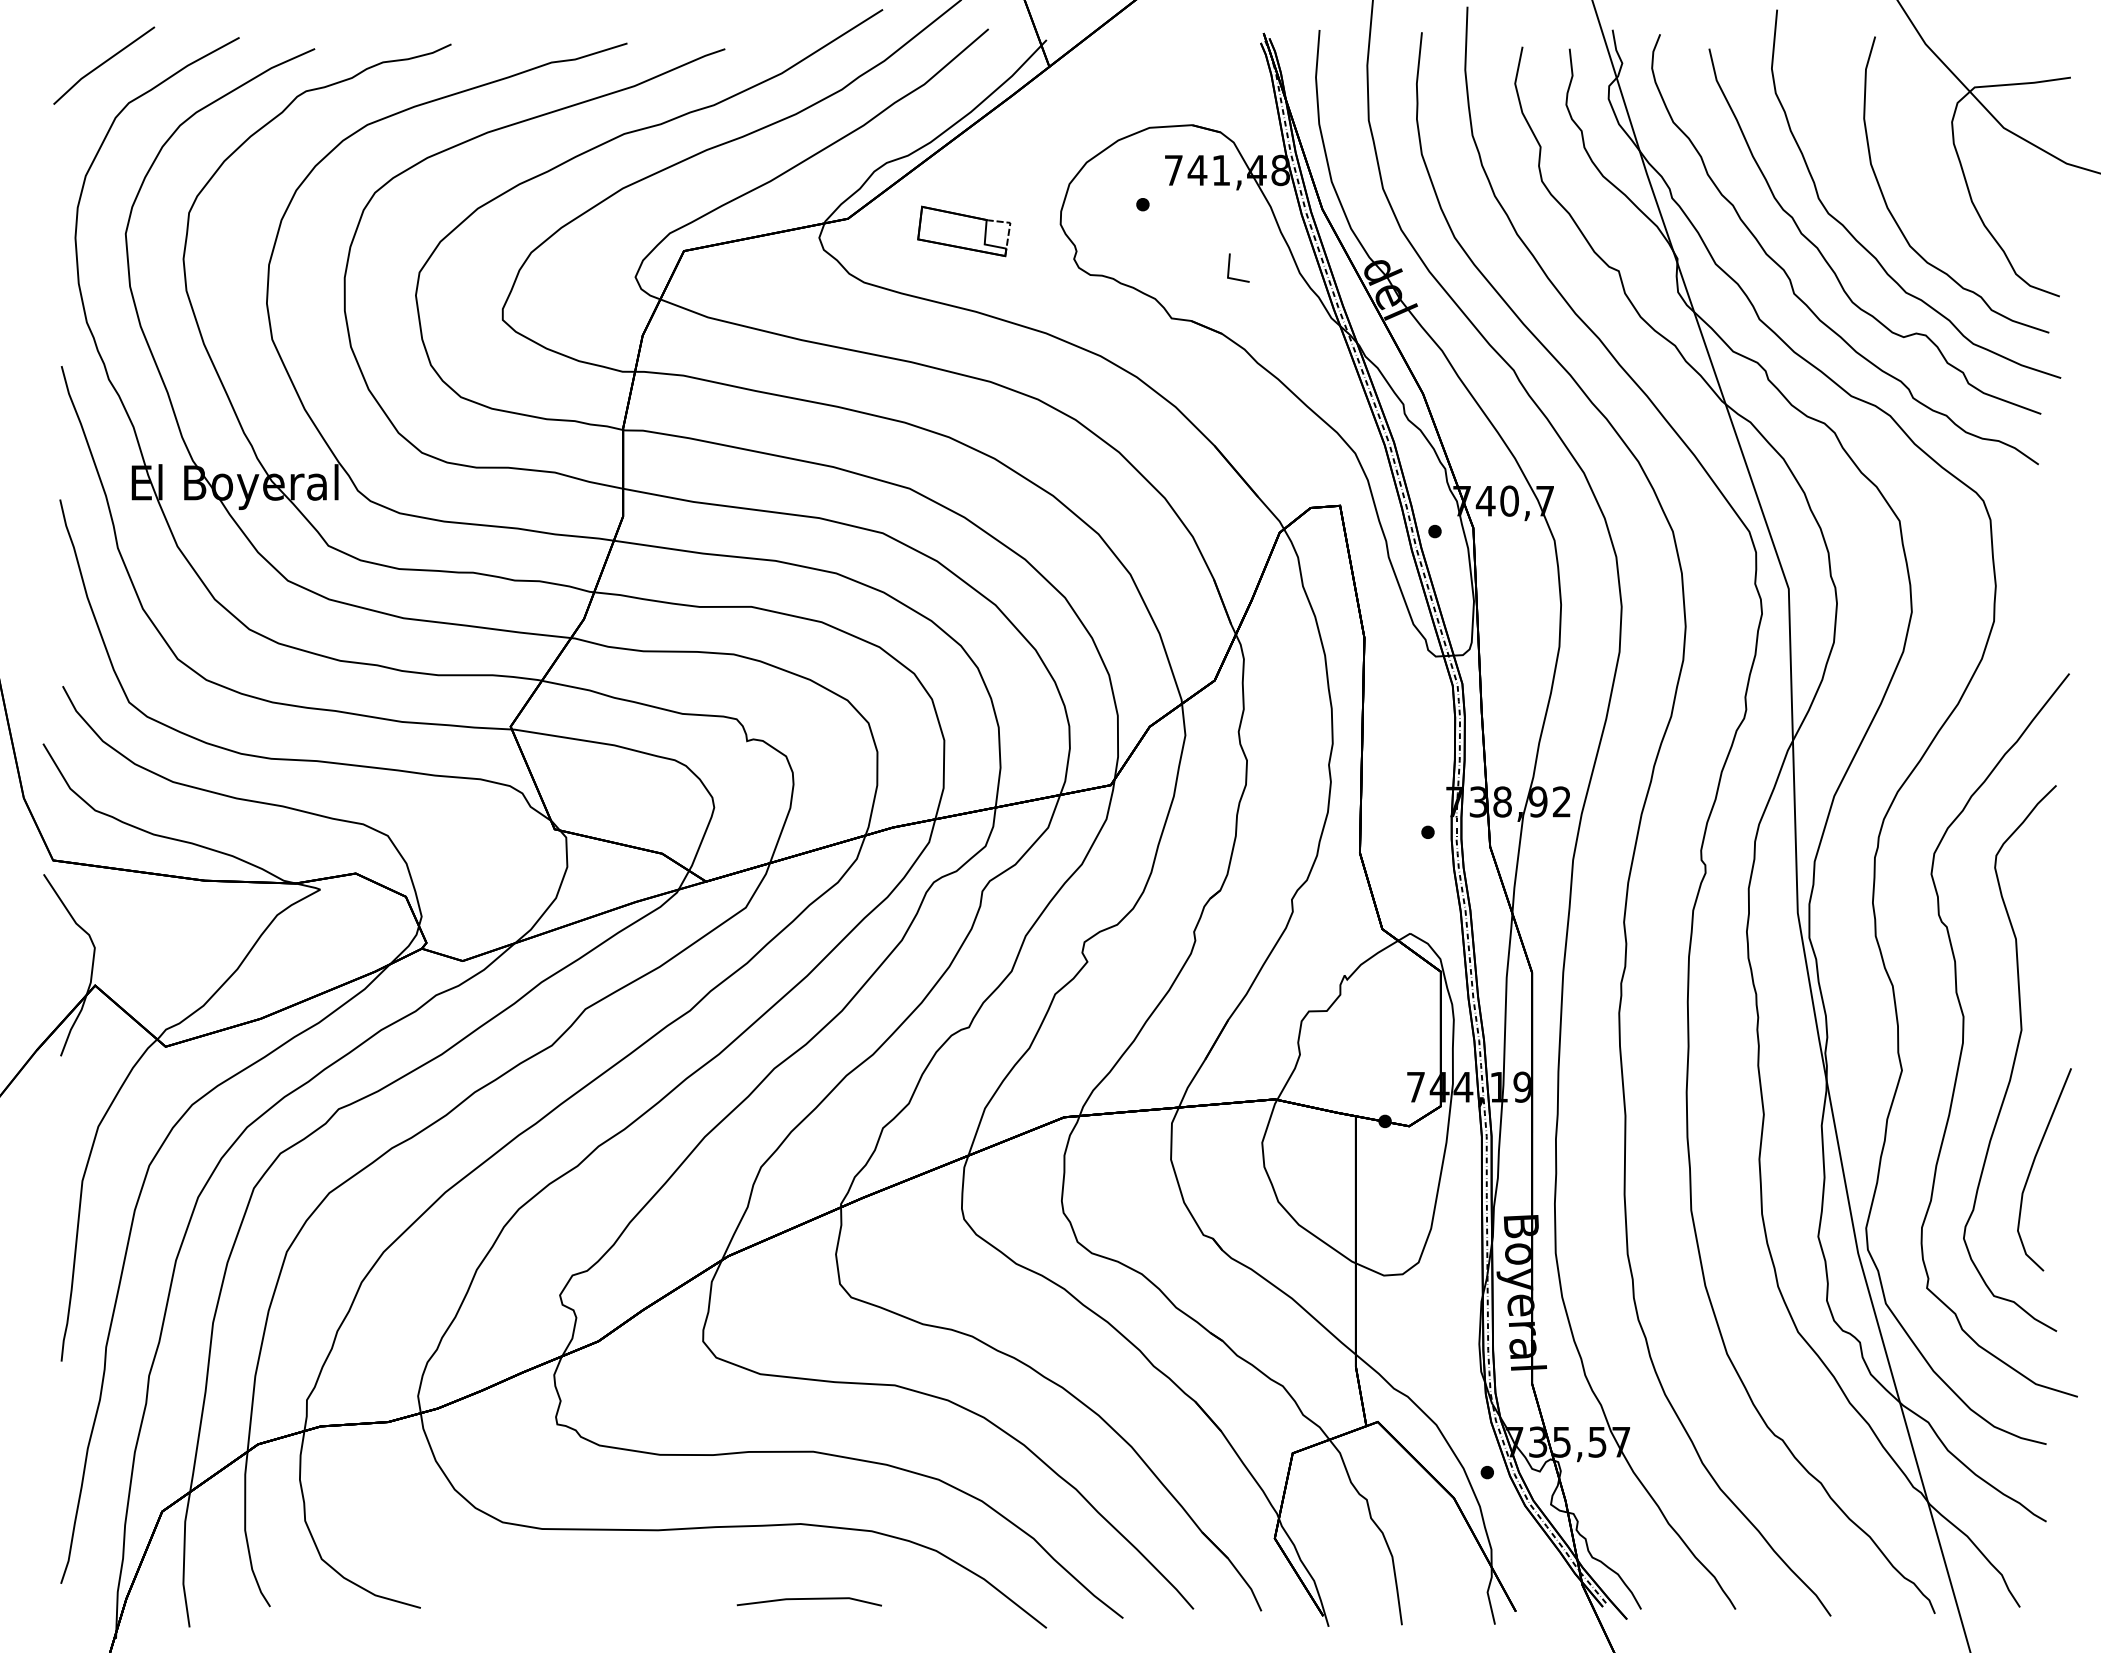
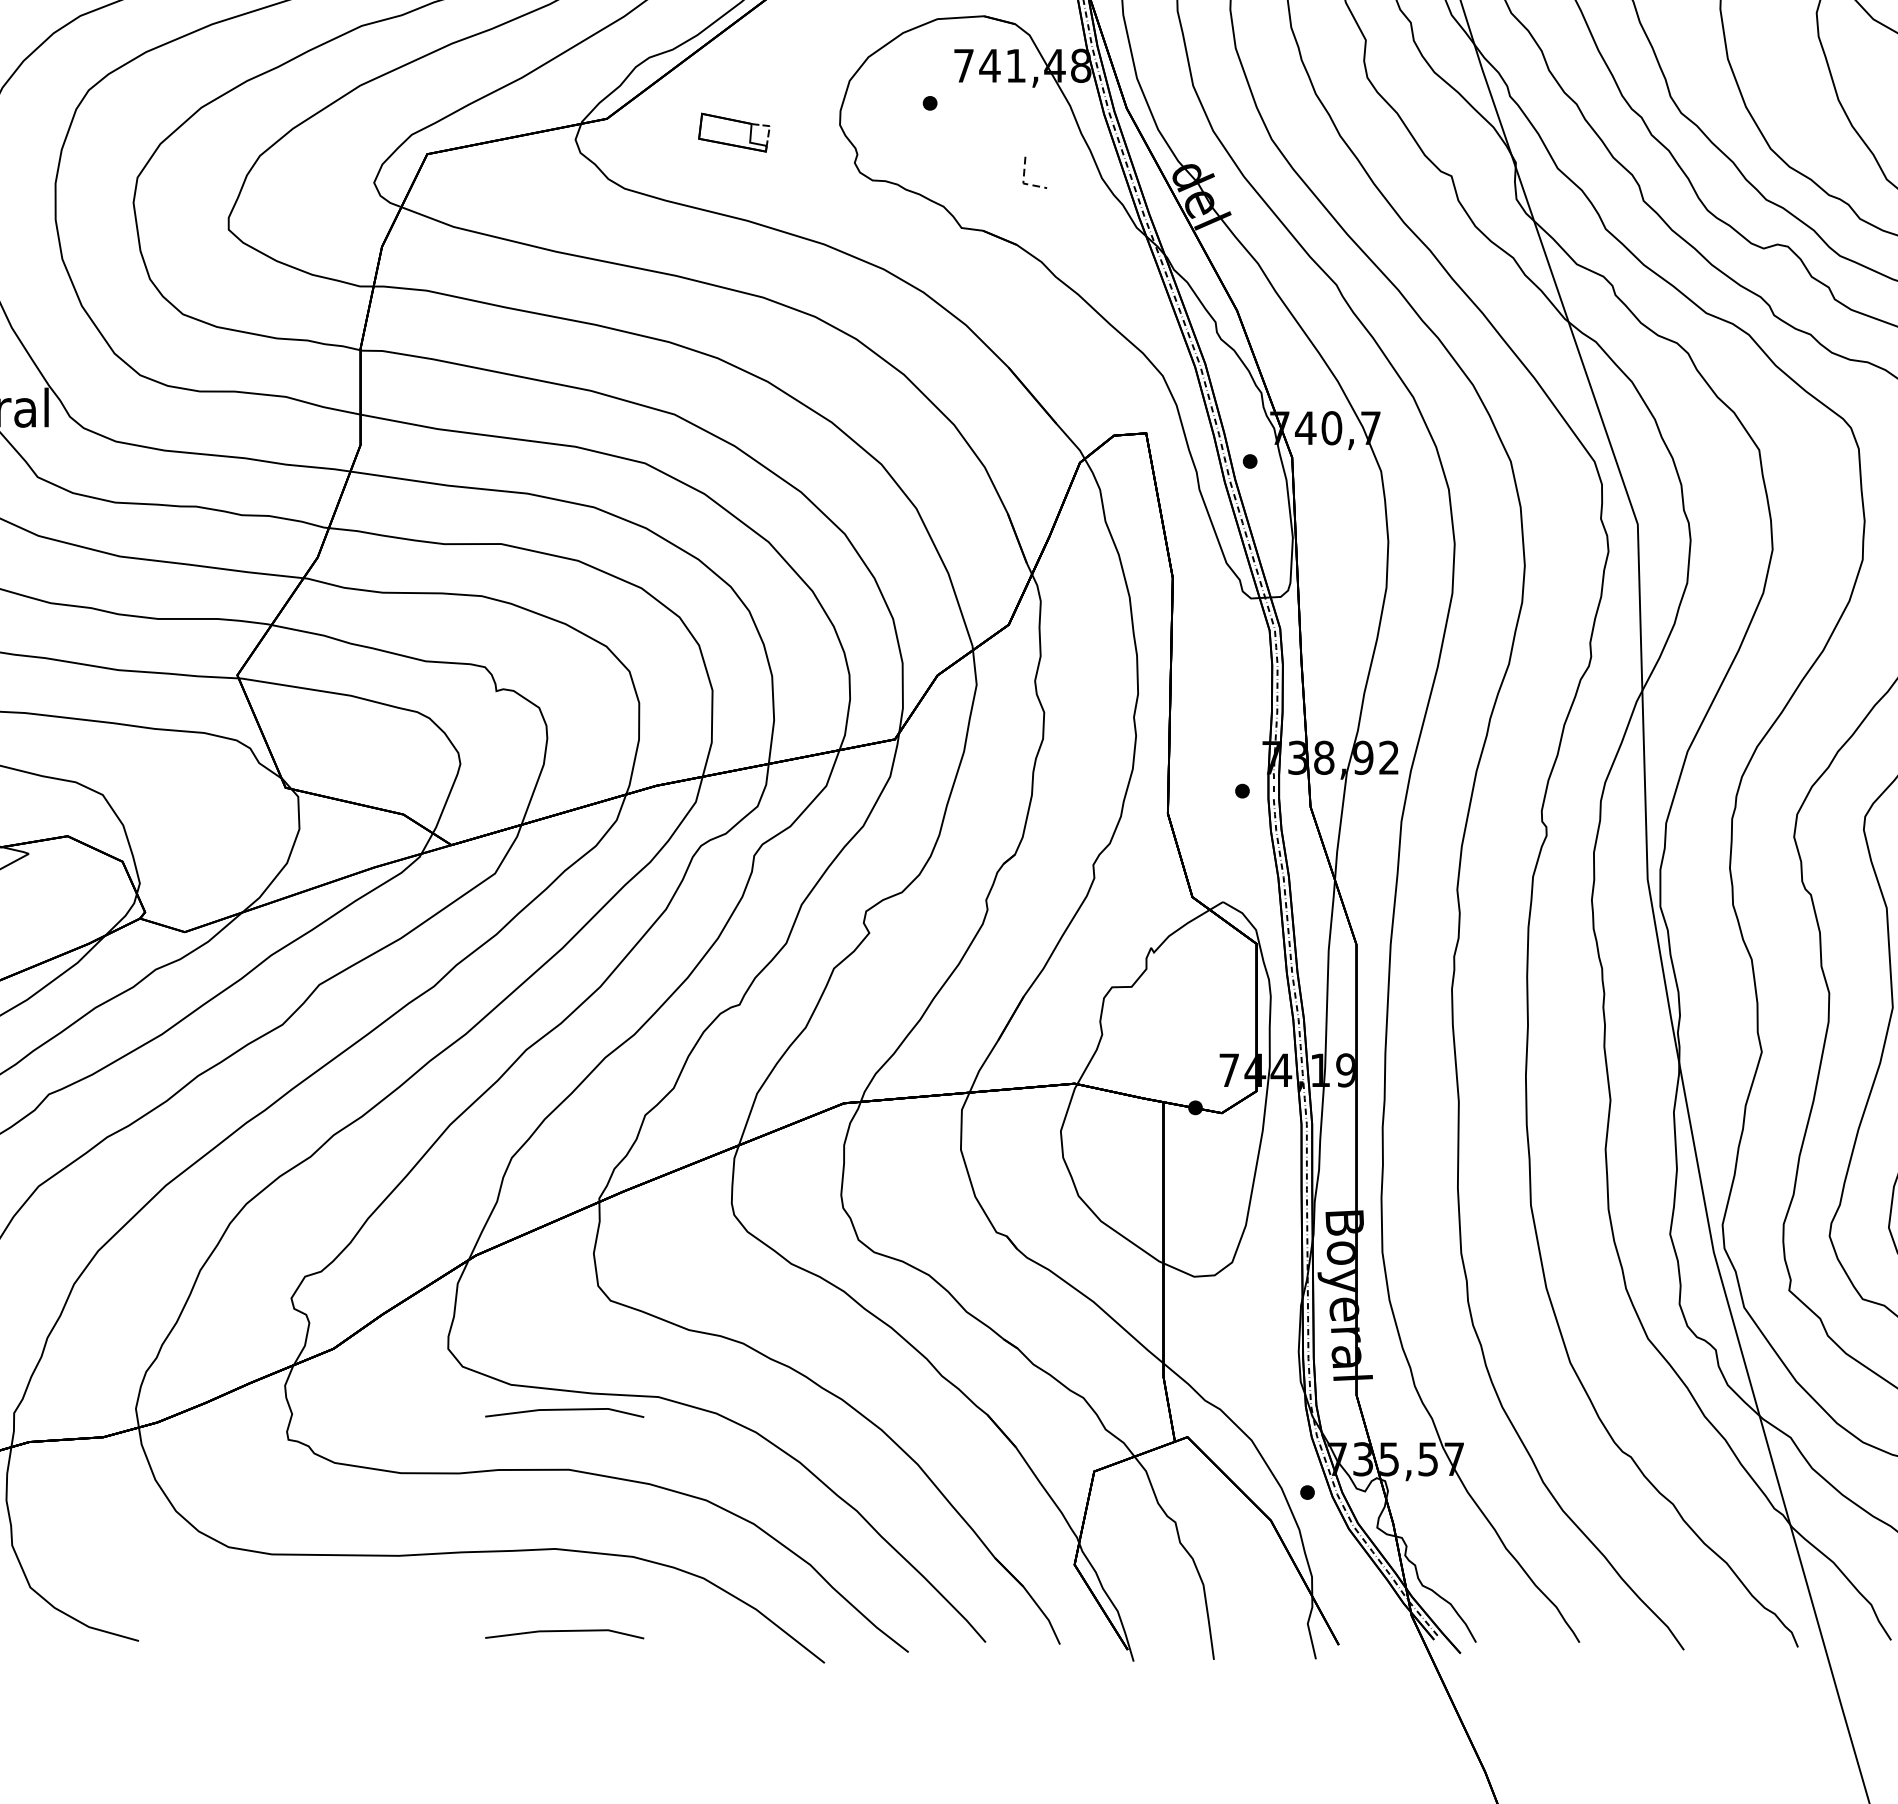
part: (964, 231) -> (734, 132), size x0.7
line: (1227, 277) -> (1022, 183), solid -> dashed
line: (808, 1397) -> (563, 1410), added

